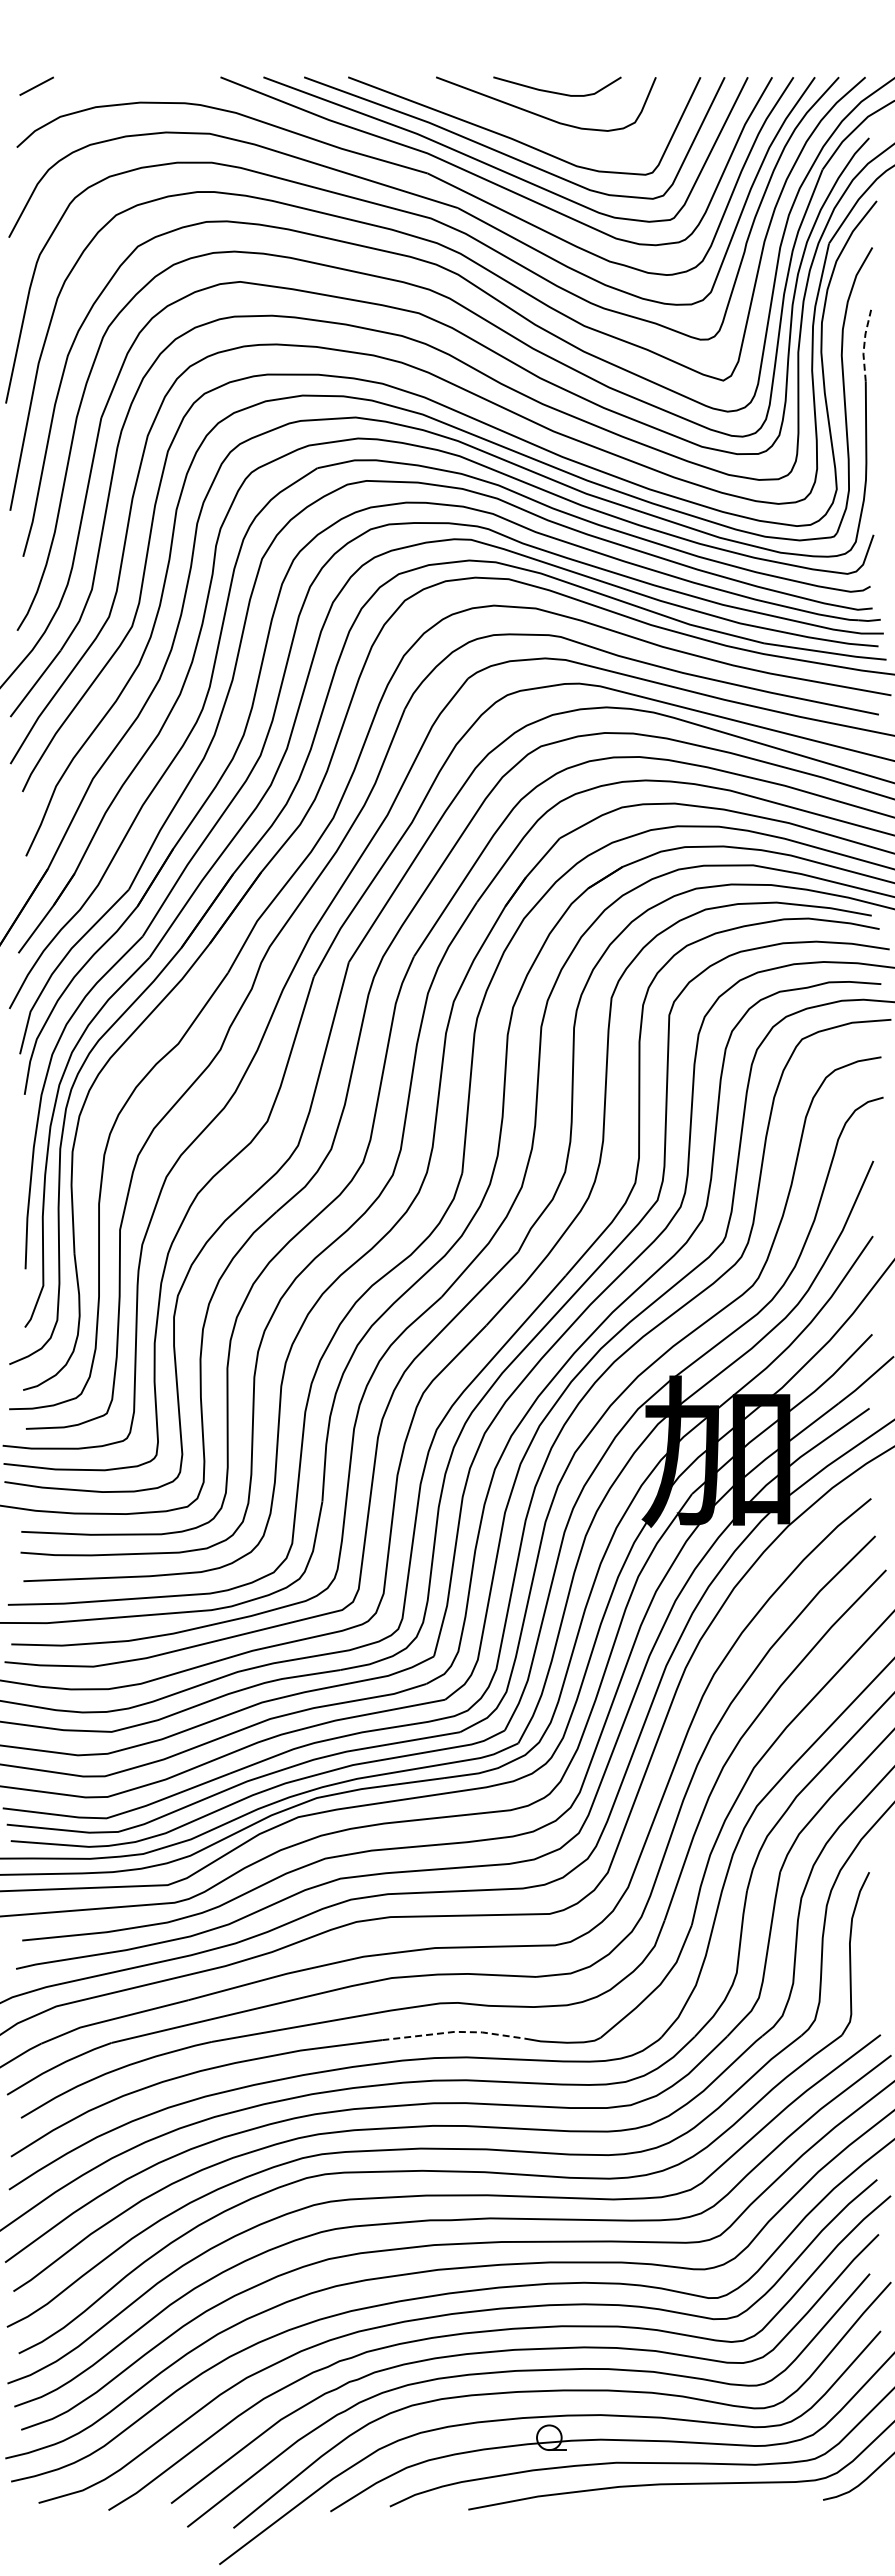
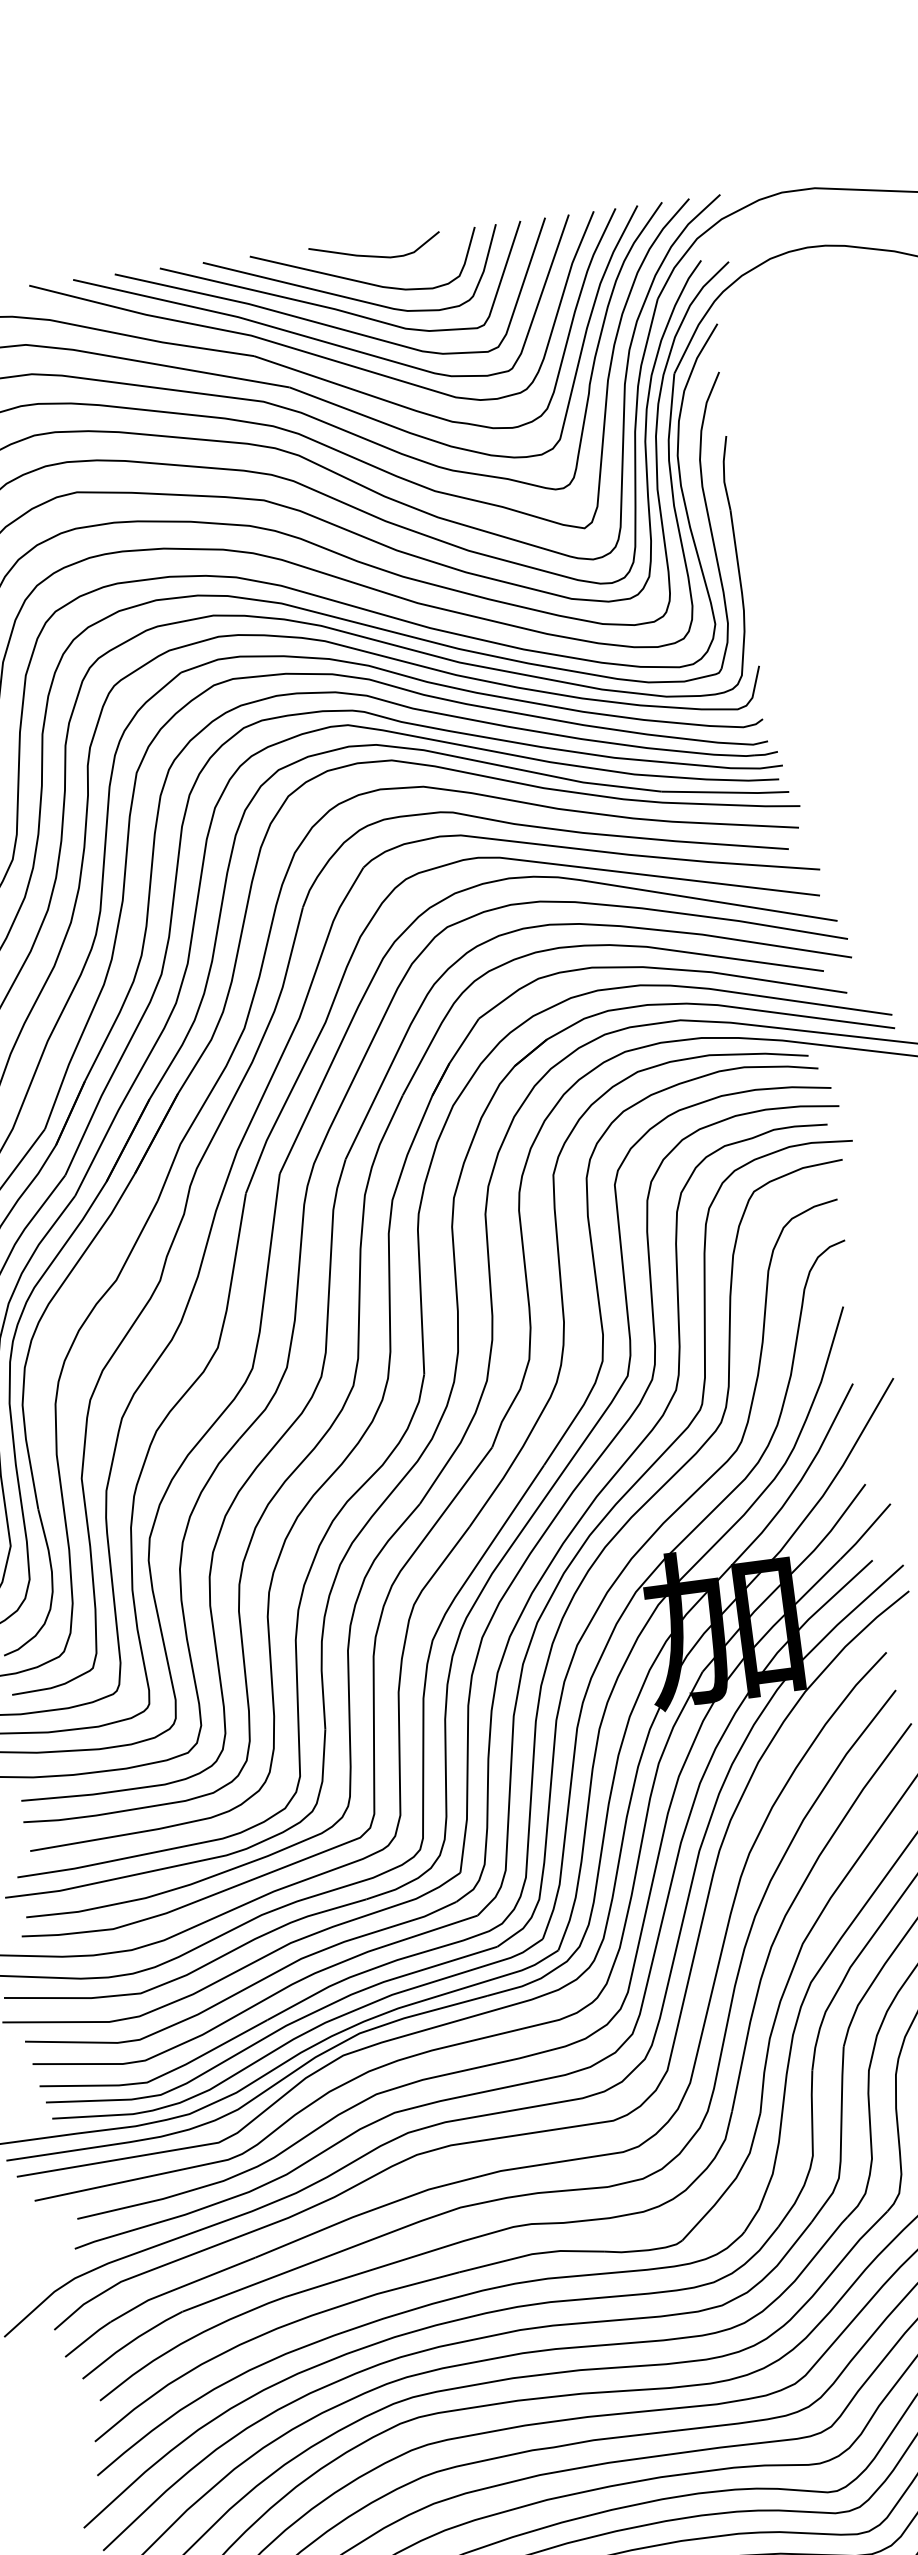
curve: (526, 128) -> (349, 296), added
line: (864, 344) -> (724, 472), dashed -> solid
line: (454, 2031) -> (531, 2253), dashed -> solid

